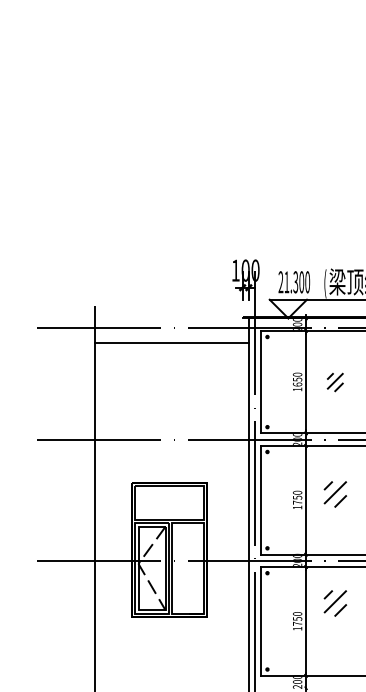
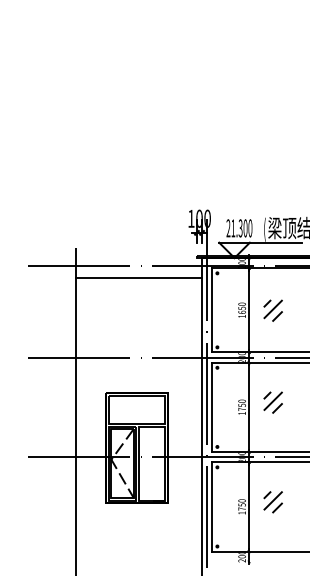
part: (334, 382) -> (272, 310), size x1.43
part: (334, 603) -> (272, 502), moved

